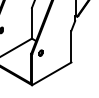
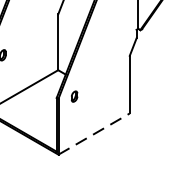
line: (51, 73) -> (93, 133), solid -> dashed

